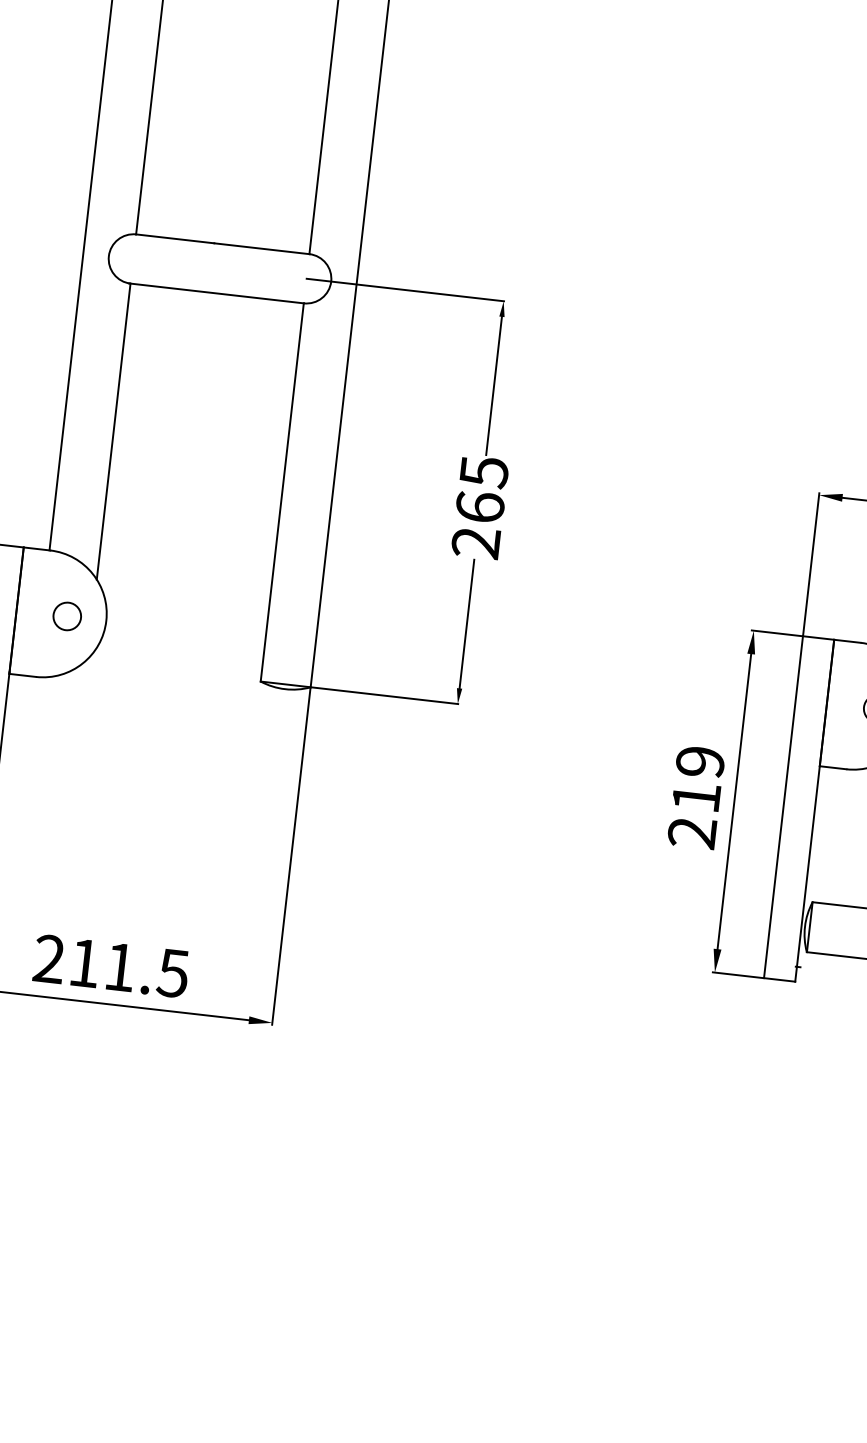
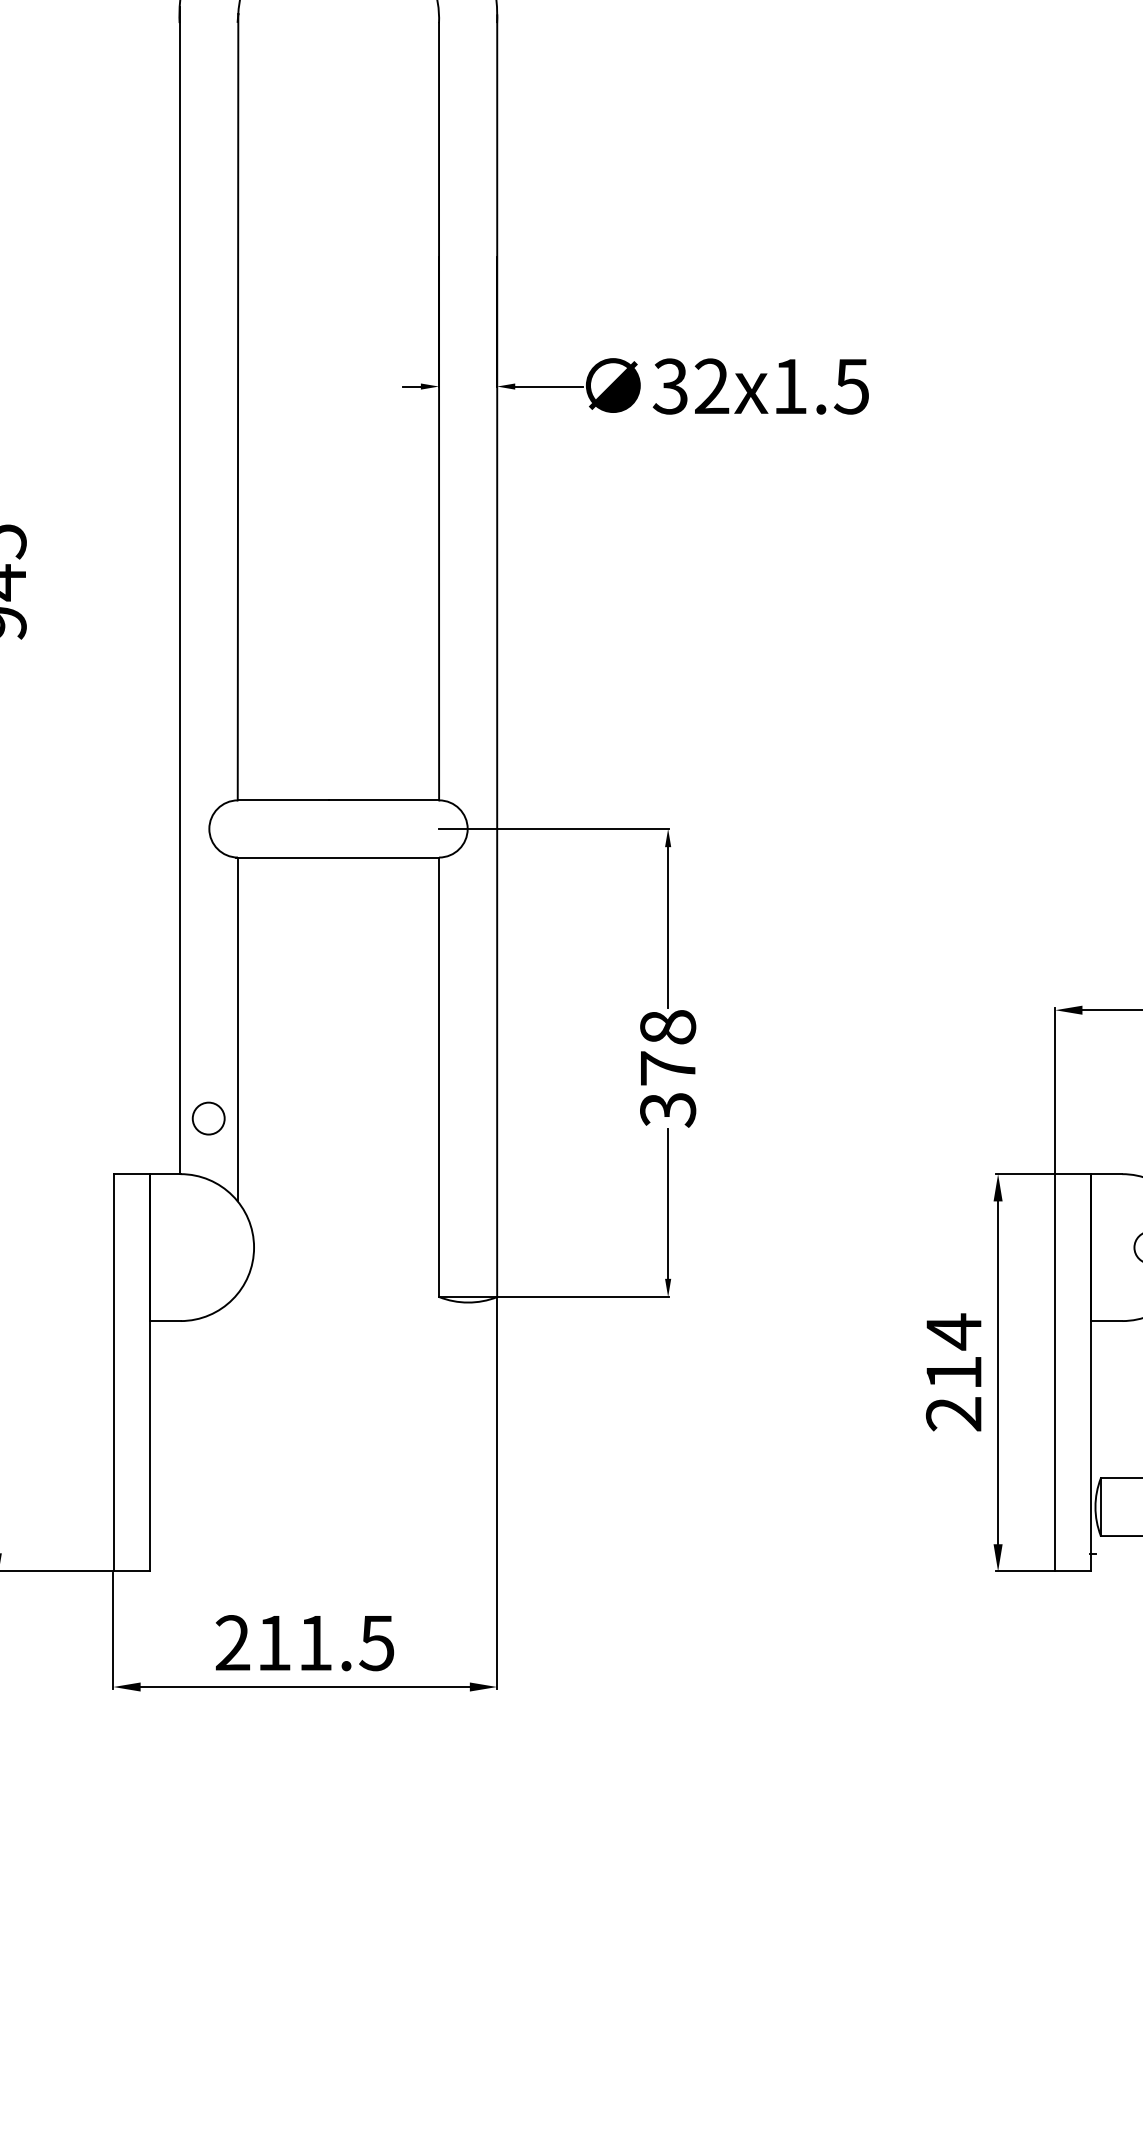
text: (480, 507) -> (668, 1068), 265 -> 378
circle: (67, 616) -> (208, 1118), moved
text: (700, 761) -> (953, 1331), 219 -> 214

